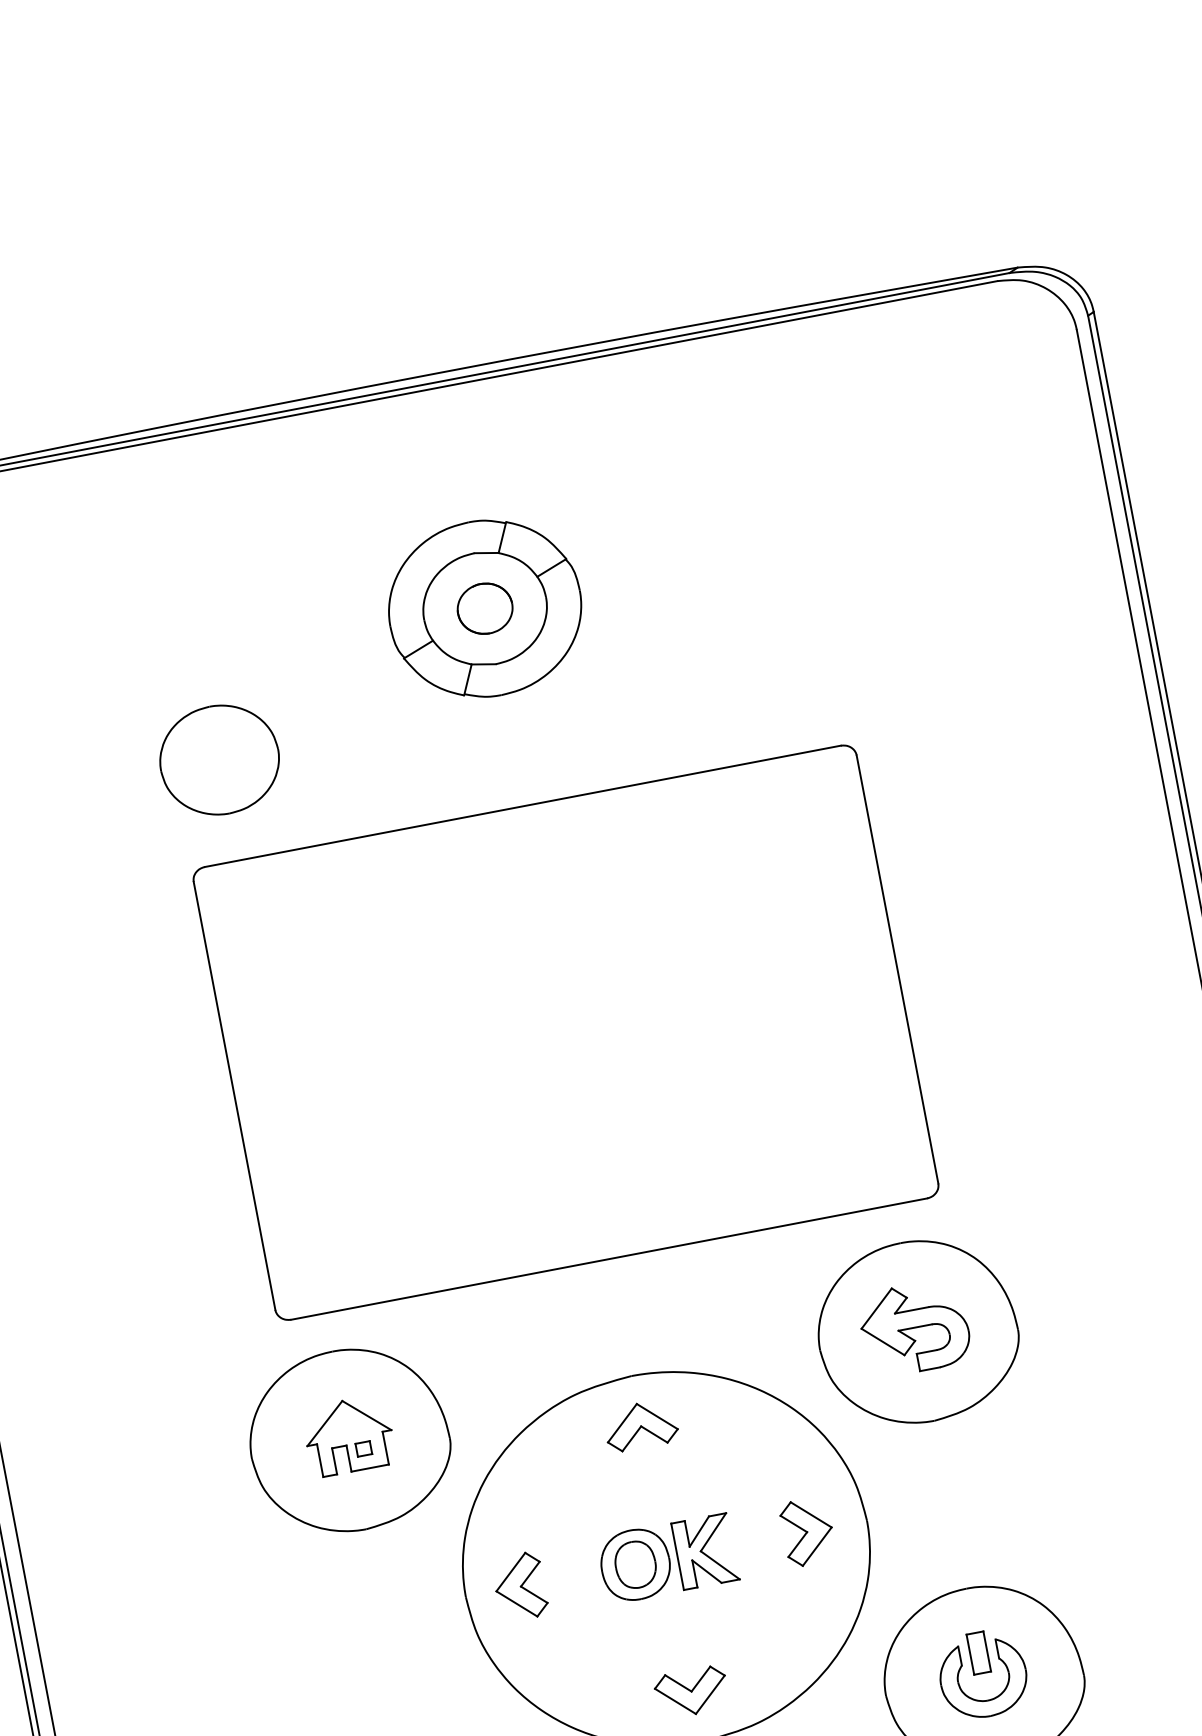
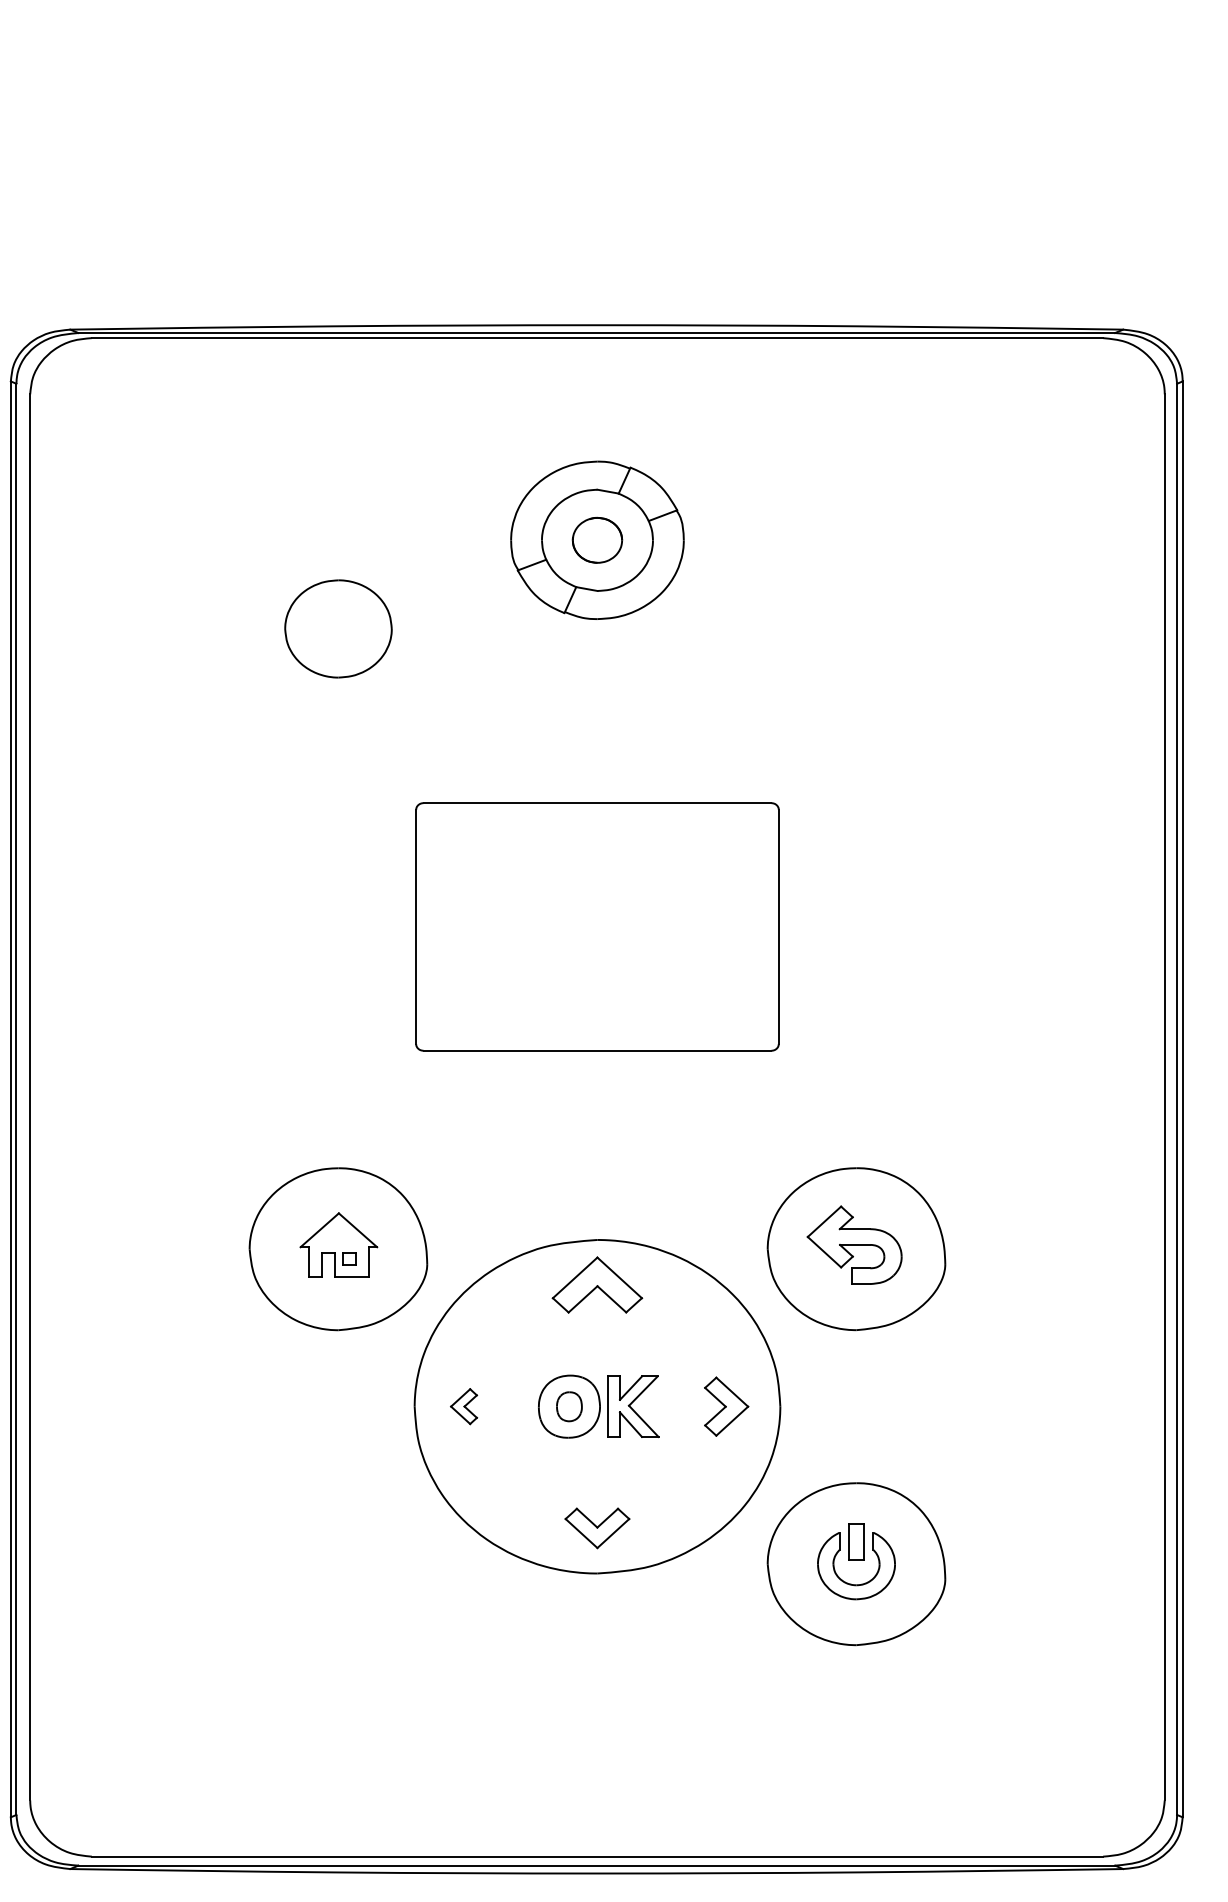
part: (565, 1032) -> (597, 926), size x0.6
part: (640, 1424) -> (597, 1284), size x1.4
part: (635, 1564) -> (569, 1406), size x0.7
part: (519, 1586) -> (463, 1406), size x0.6

